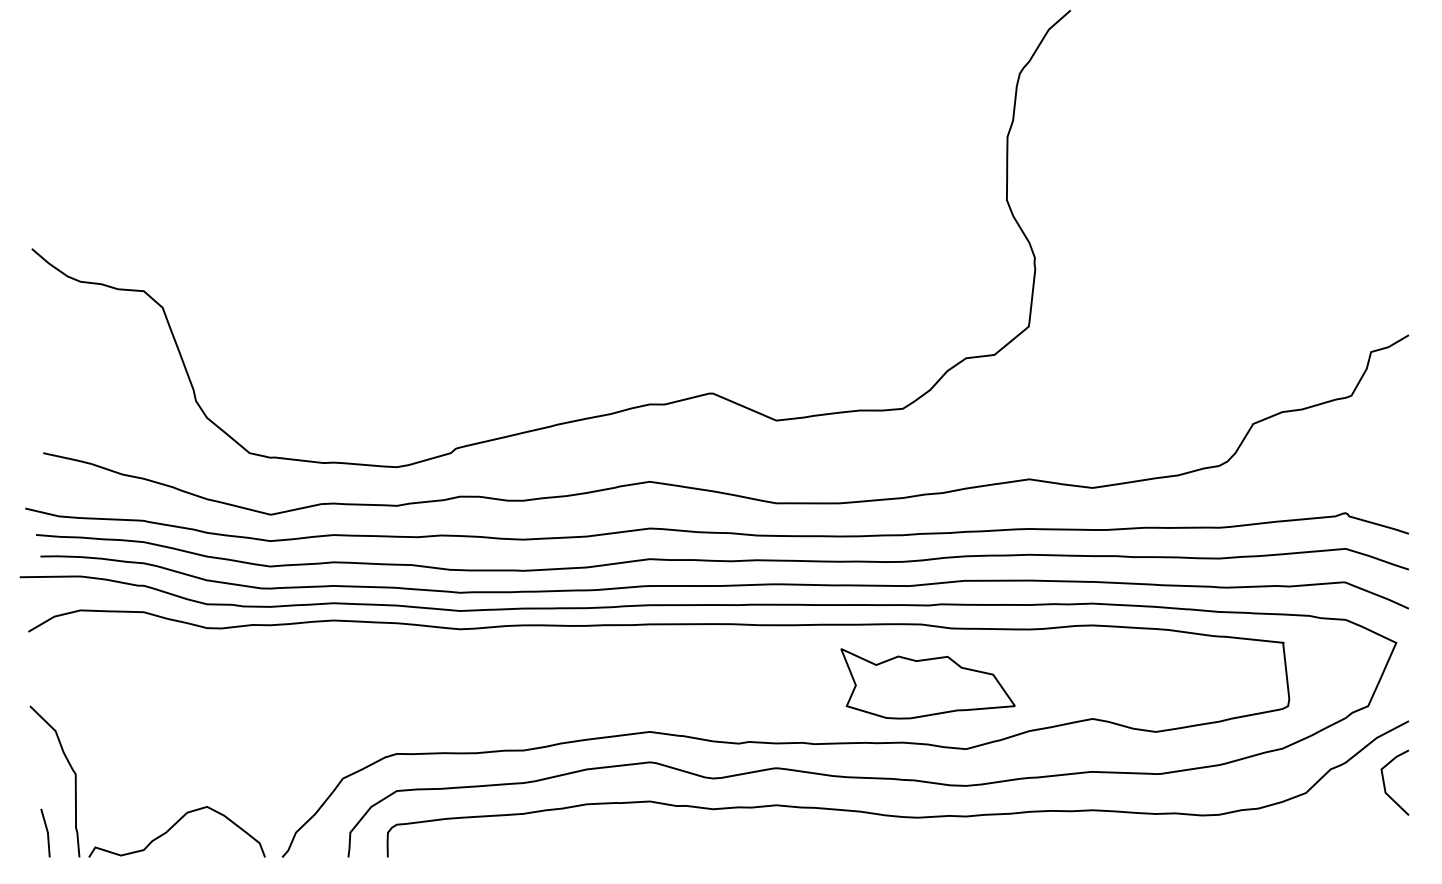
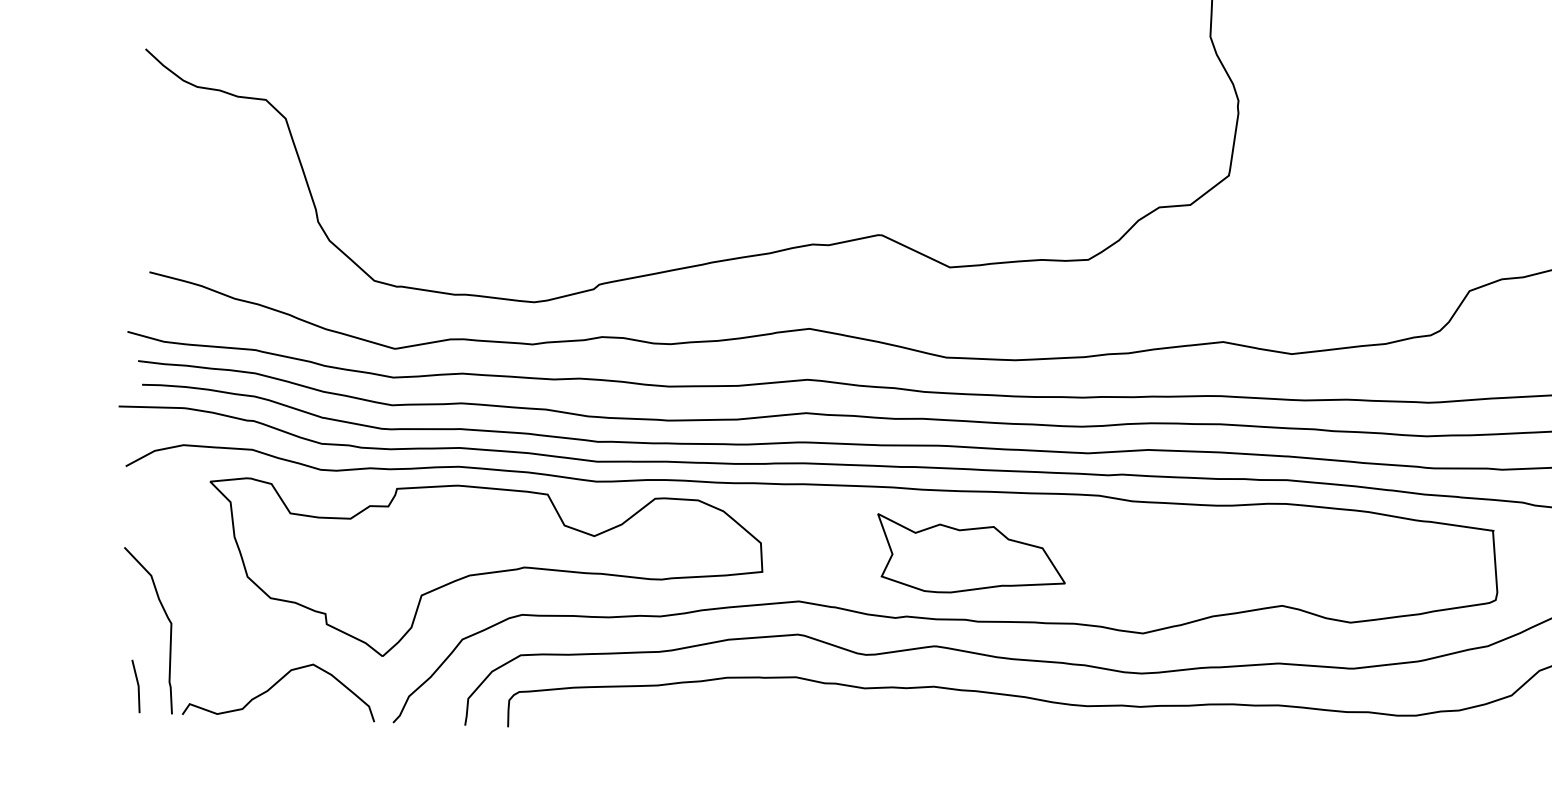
part: (927, 683) -> (970, 555), moved
part: (360, 717) -> (484, 573), added

